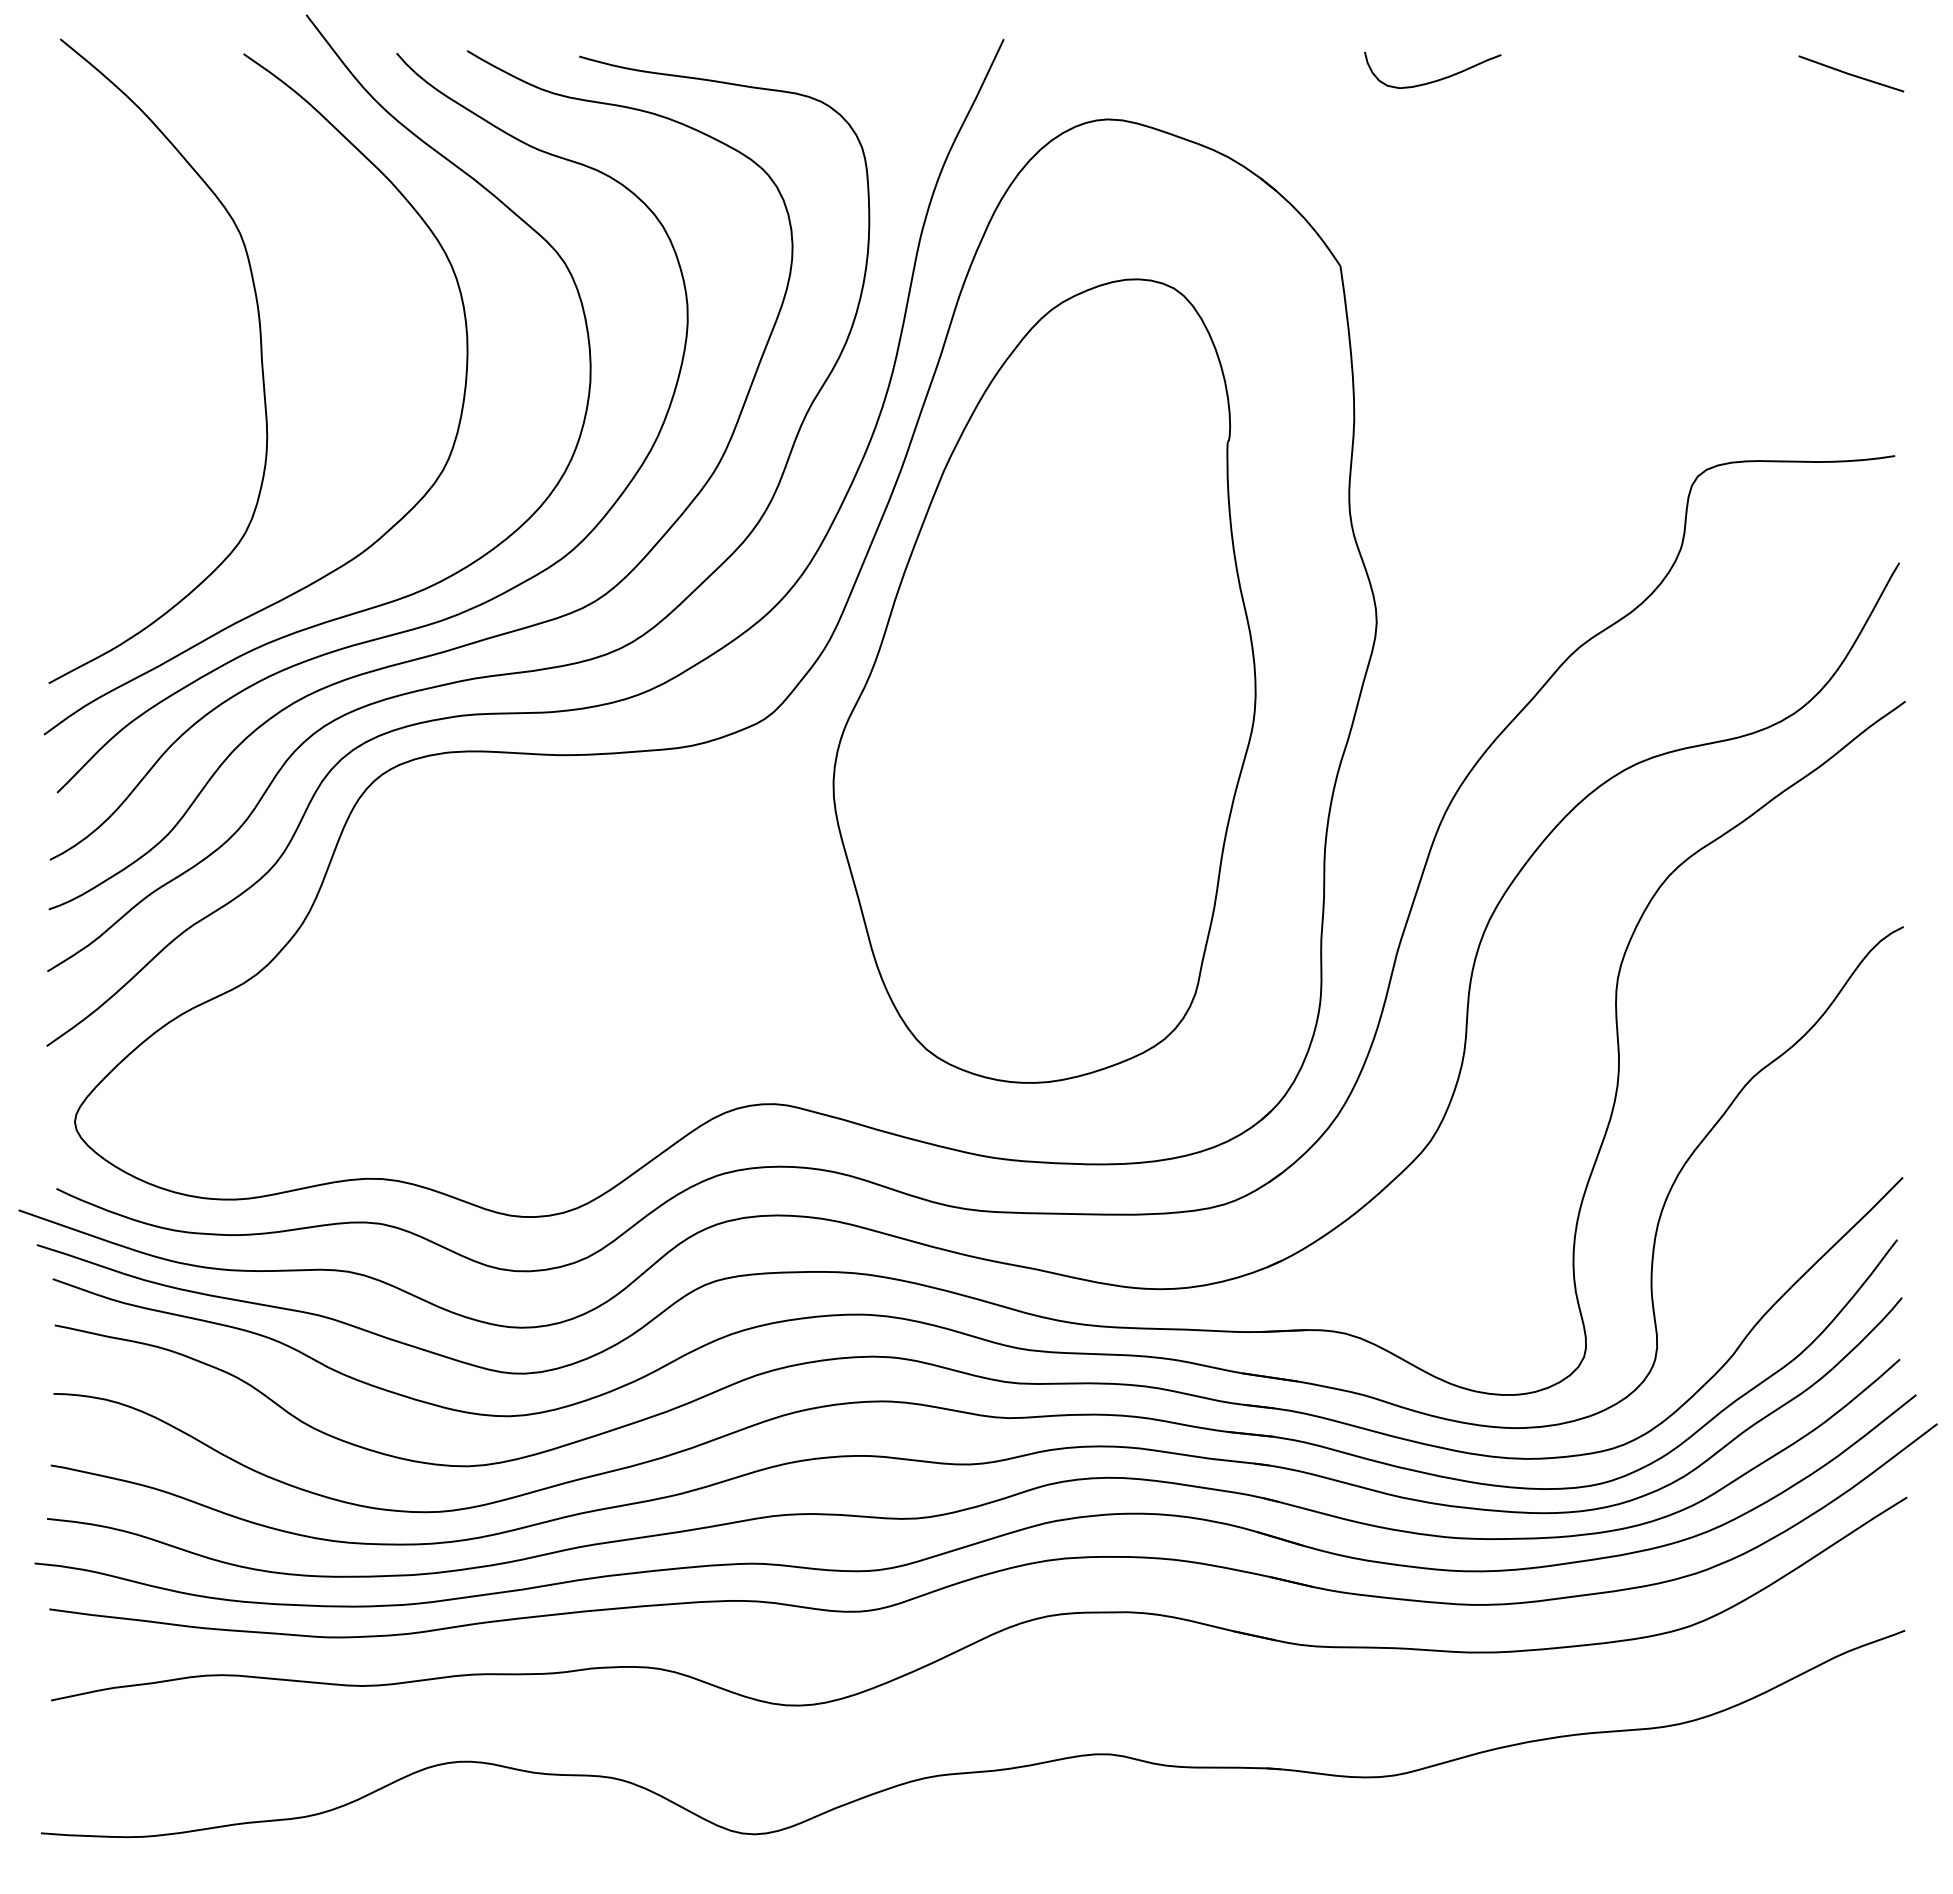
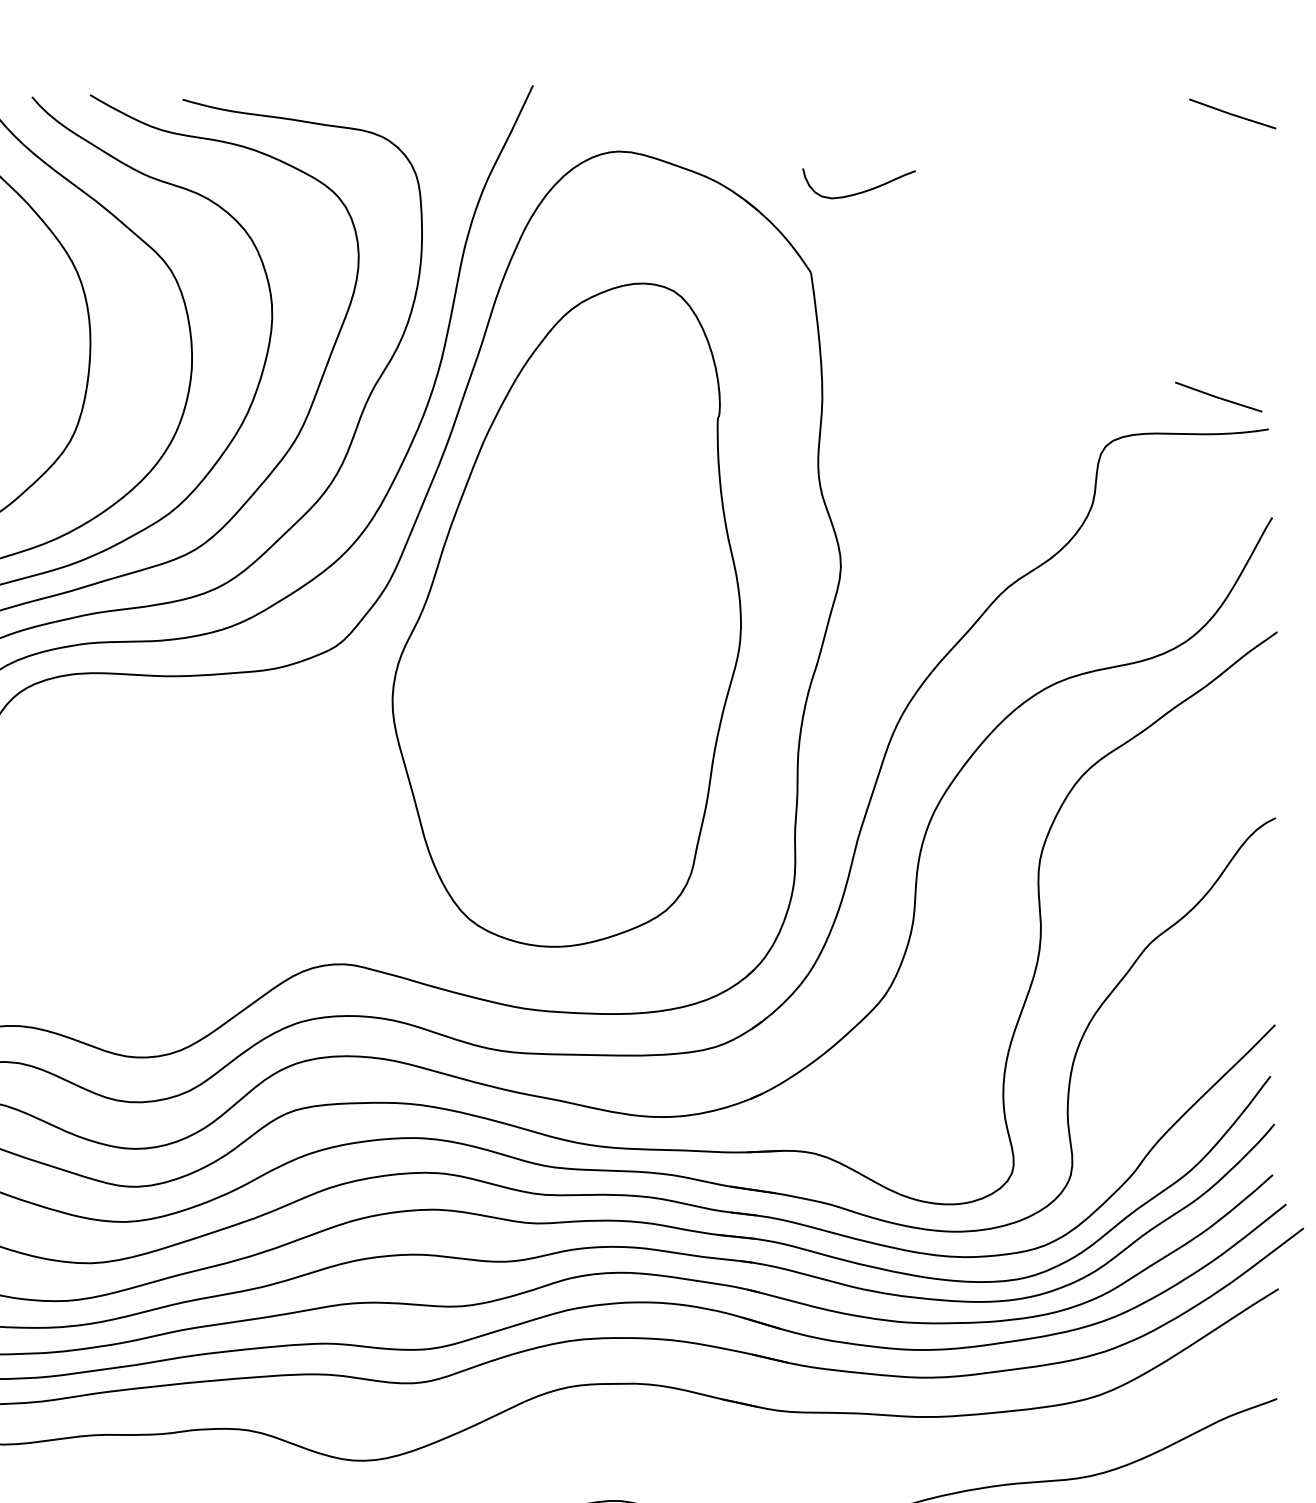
curve: (1433, 80) -> (859, 192), moved
line: (1833, 416) -> (1217, 396), added

